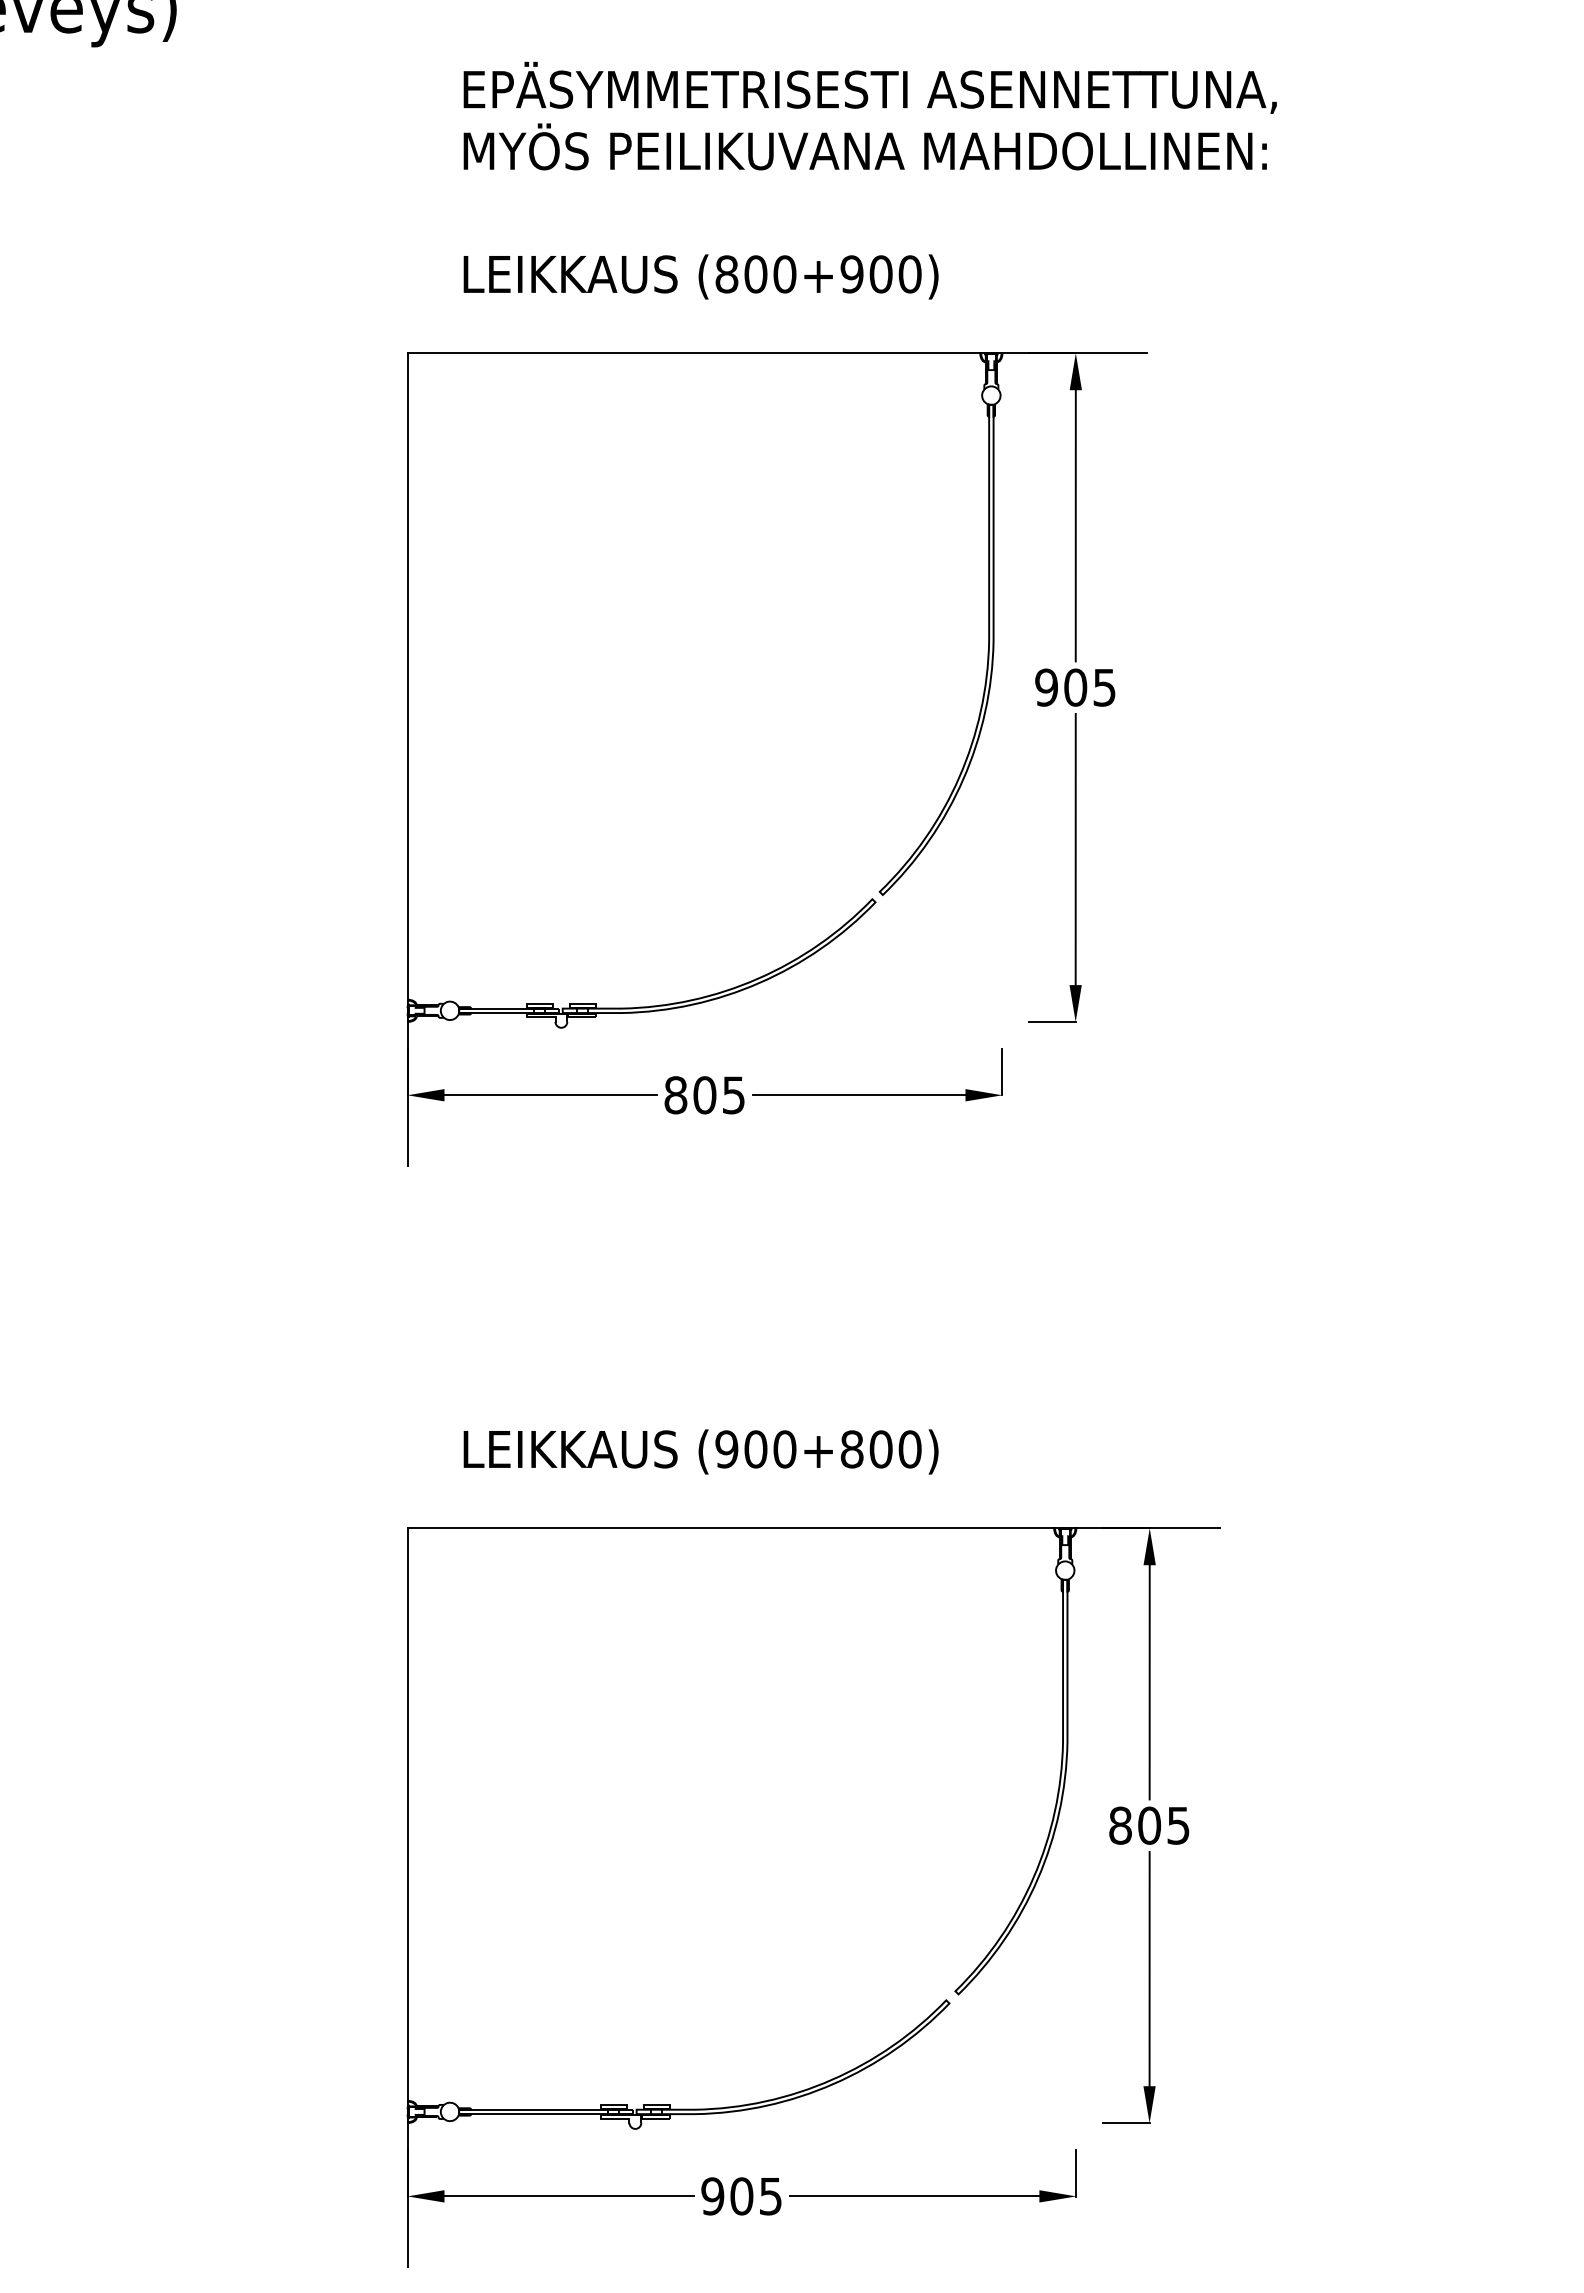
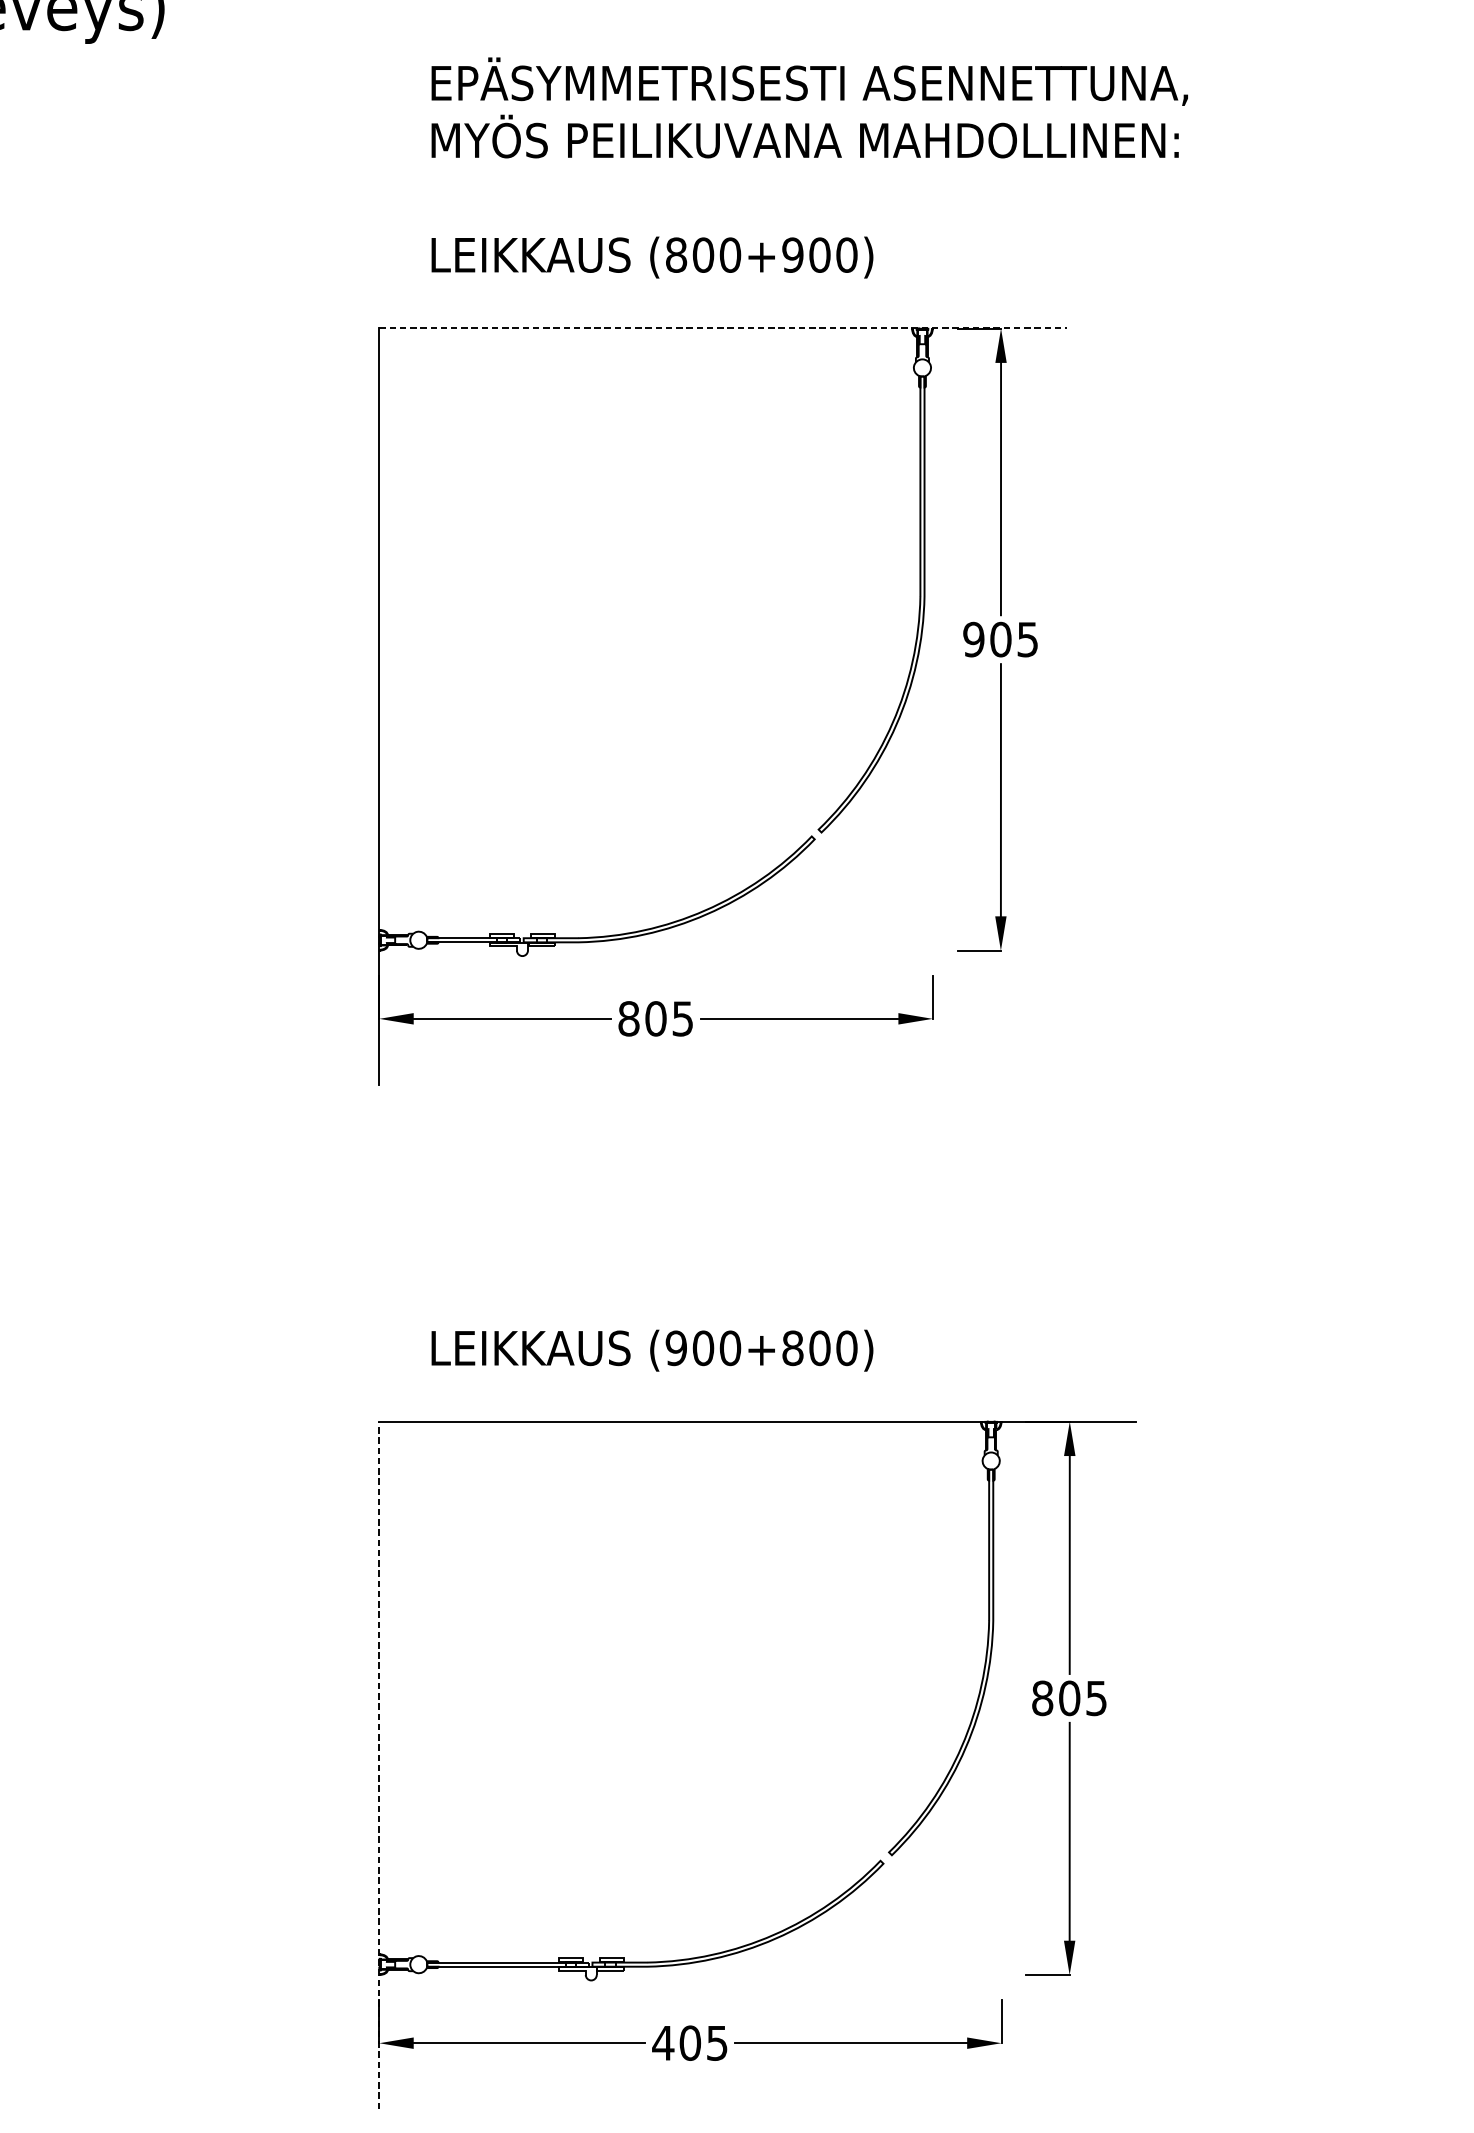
line: (777, 353) -> (723, 328), solid -> dashed
line: (407, 1897) -> (379, 1765), solid -> dashed
text: (712, 2196) -> (663, 2043), 905 -> 405

